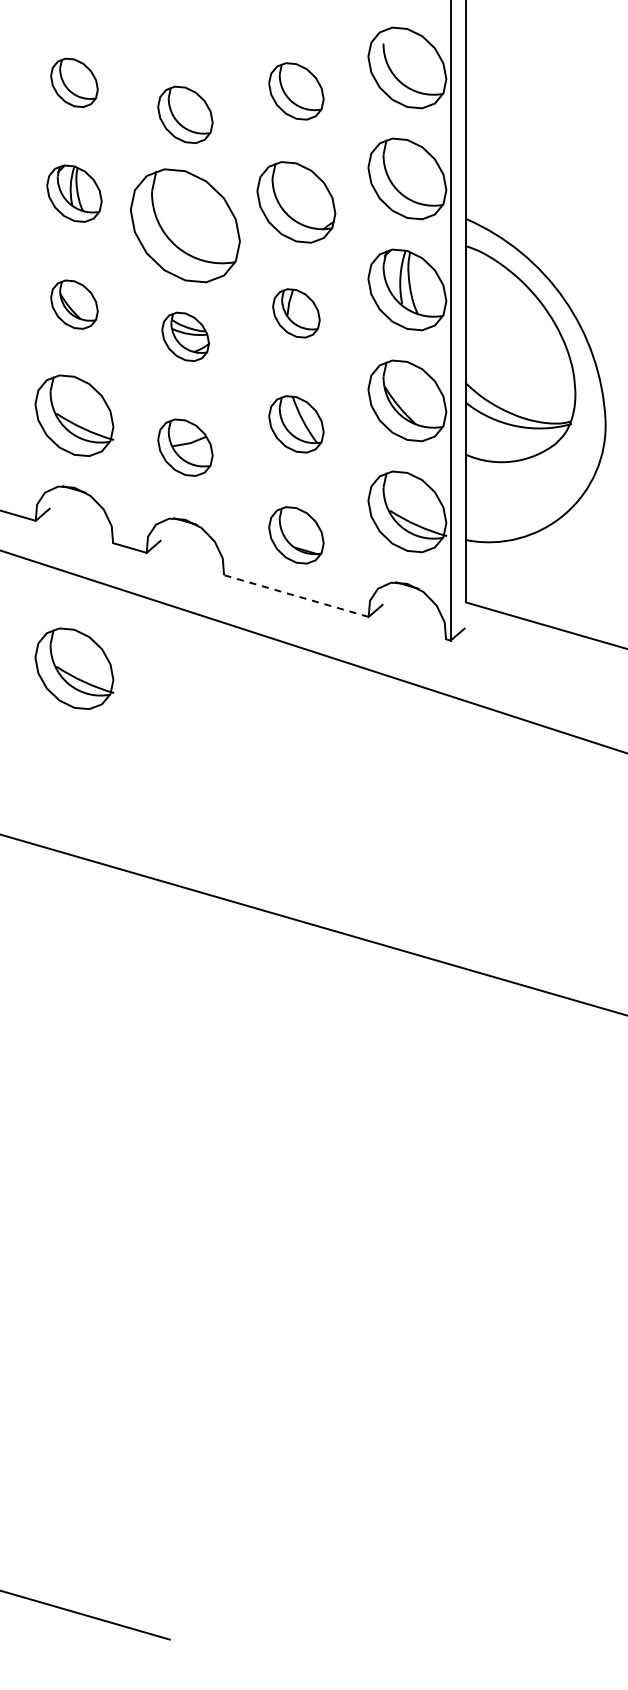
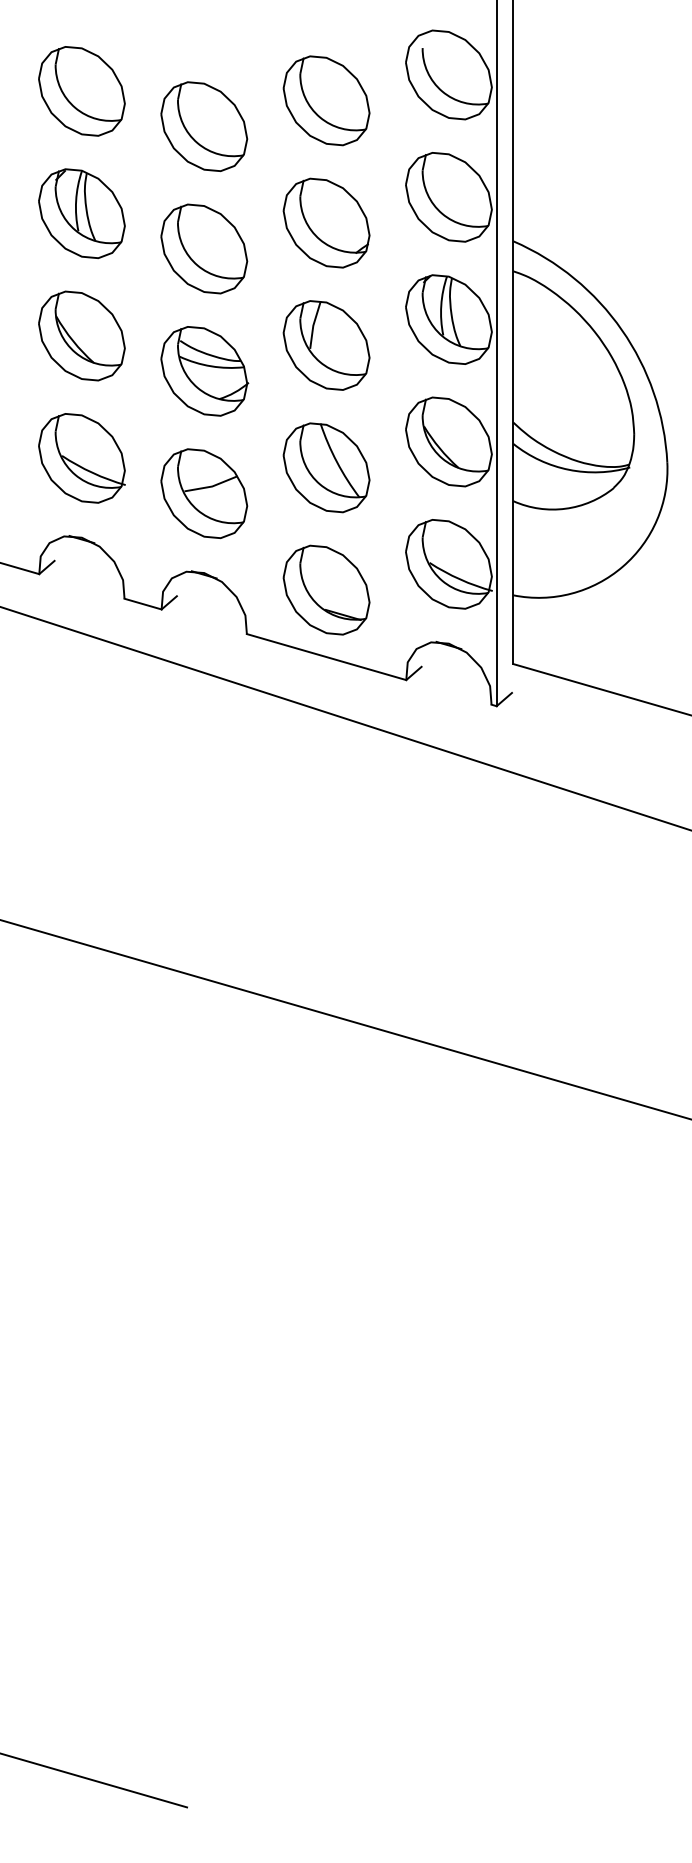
part: (74, 82) -> (81, 90), size x1.67
part: (296, 91) -> (326, 100), size x1.43
part: (185, 114) -> (204, 126), size x1.43
part: (74, 193) -> (81, 213), size x1.43
part: (185, 225) -> (204, 248), size x0.71
part: (74, 304) -> (81, 335), size x1.67
part: (296, 313) -> (326, 345), size x1.67
part: (185, 336) -> (204, 370), size x1.67
part: (296, 424) -> (326, 467), size x1.43
part: (185, 447) -> (204, 493), size x1.43
part: (296, 535) -> (326, 590), size x1.43
line: (295, 595) -> (325, 656), dashed -> solid
part: (74, 668) -> (81, 736), removed

